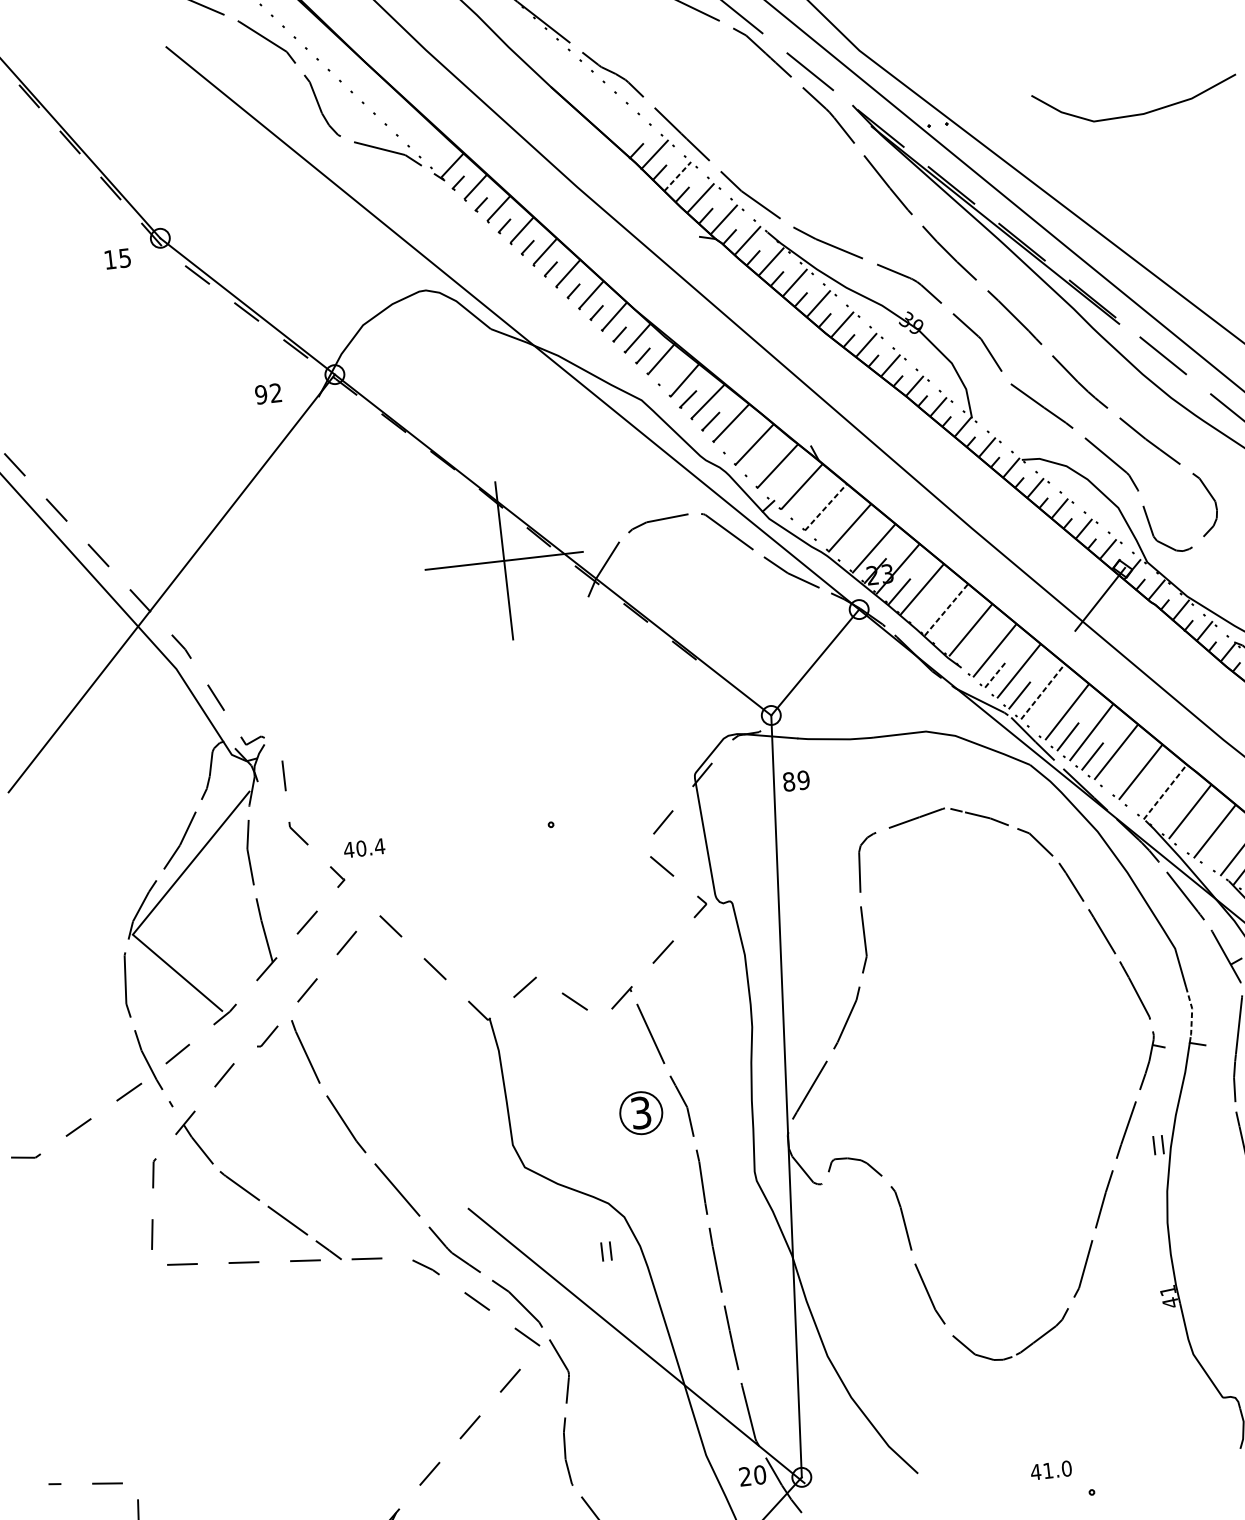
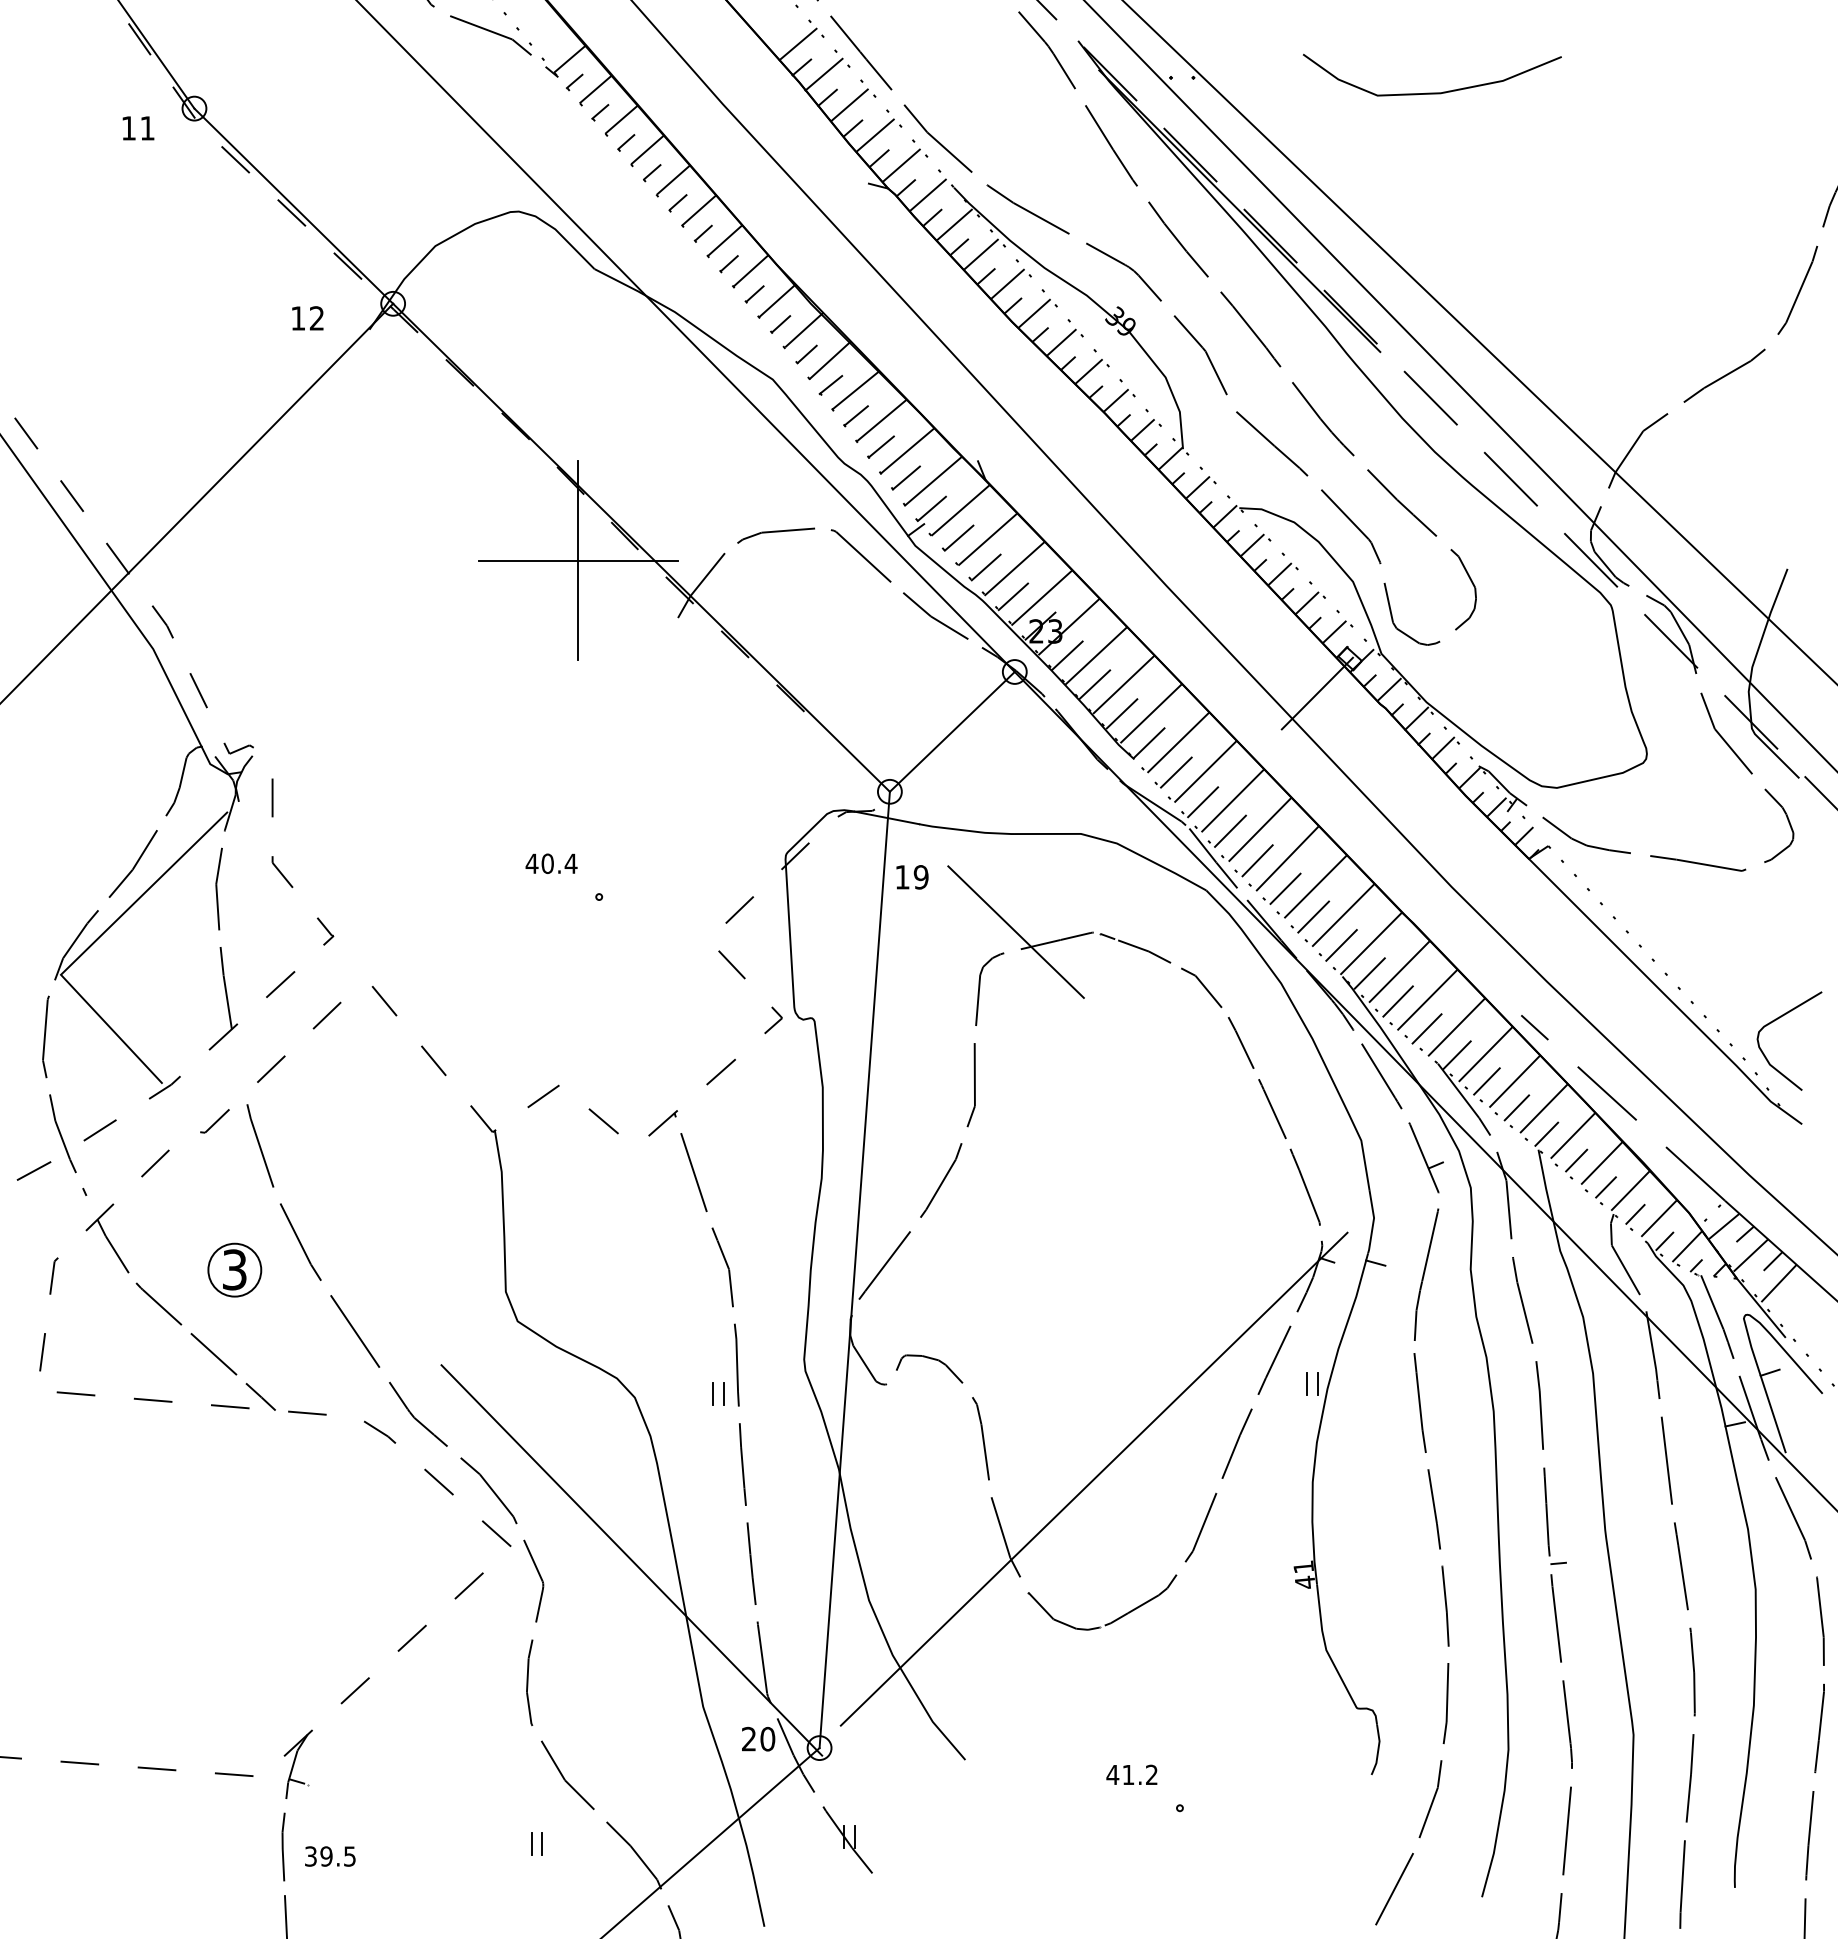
line: (631, 133) -> (797, 44), added
line: (677, 176) -> (849, 105), dashed -> solid
text: (125, 258) -> (147, 128), 15 -> 11
line: (665, 376) -> (806, 353), added
text: (260, 394) -> (297, 318), 92 -> 12
line: (732, 443) -> (880, 446), added
line: (756, 465) -> (906, 477), added
line: (778, 487) -> (931, 508), added
line: (826, 507) -> (988, 539), dashed -> solid
line: (802, 508) -> (958, 537), added
line: (826, 529) -> (985, 567), added
line: (851, 550) -> (1013, 596), added
line: (946, 608) -> (1124, 683), dashed -> solid
line: (923, 612) -> (1094, 684), added
line: (947, 632) -> (1121, 713), added
line: (971, 653) -> (1149, 742), added
line: (996, 674) -> (1176, 772), dashed -> solid
line: (1043, 690) -> (1233, 799), dashed -> solid
line: (1043, 715) -> (1230, 830), added
line: (1117, 775) -> (1313, 916), added
text: (788, 782) -> (902, 877), 89 -> 19
line: (1165, 791) -> (1371, 943), dashed -> solid
line: (1141, 796) -> (1341, 945), added
line: (883, 814) -> (1015, 931), added
line: (1166, 815) -> (1369, 973), added
line: (1191, 835) -> (1397, 1001), added
text: (364, 848) -> (551, 863), moved
line: (1216, 854) -> (1426, 1028), added
line: (1192, 1011) -> (1373, 1221), dashed -> solid
part: (640, 1112) -> (234, 1269), moved
line: (993, 1239) -> (1093, 1478), added
part: (606, 1251) -> (718, 1393), moved
text: (1066, 1468) -> (1151, 1774), 41.0 -> 41.2

